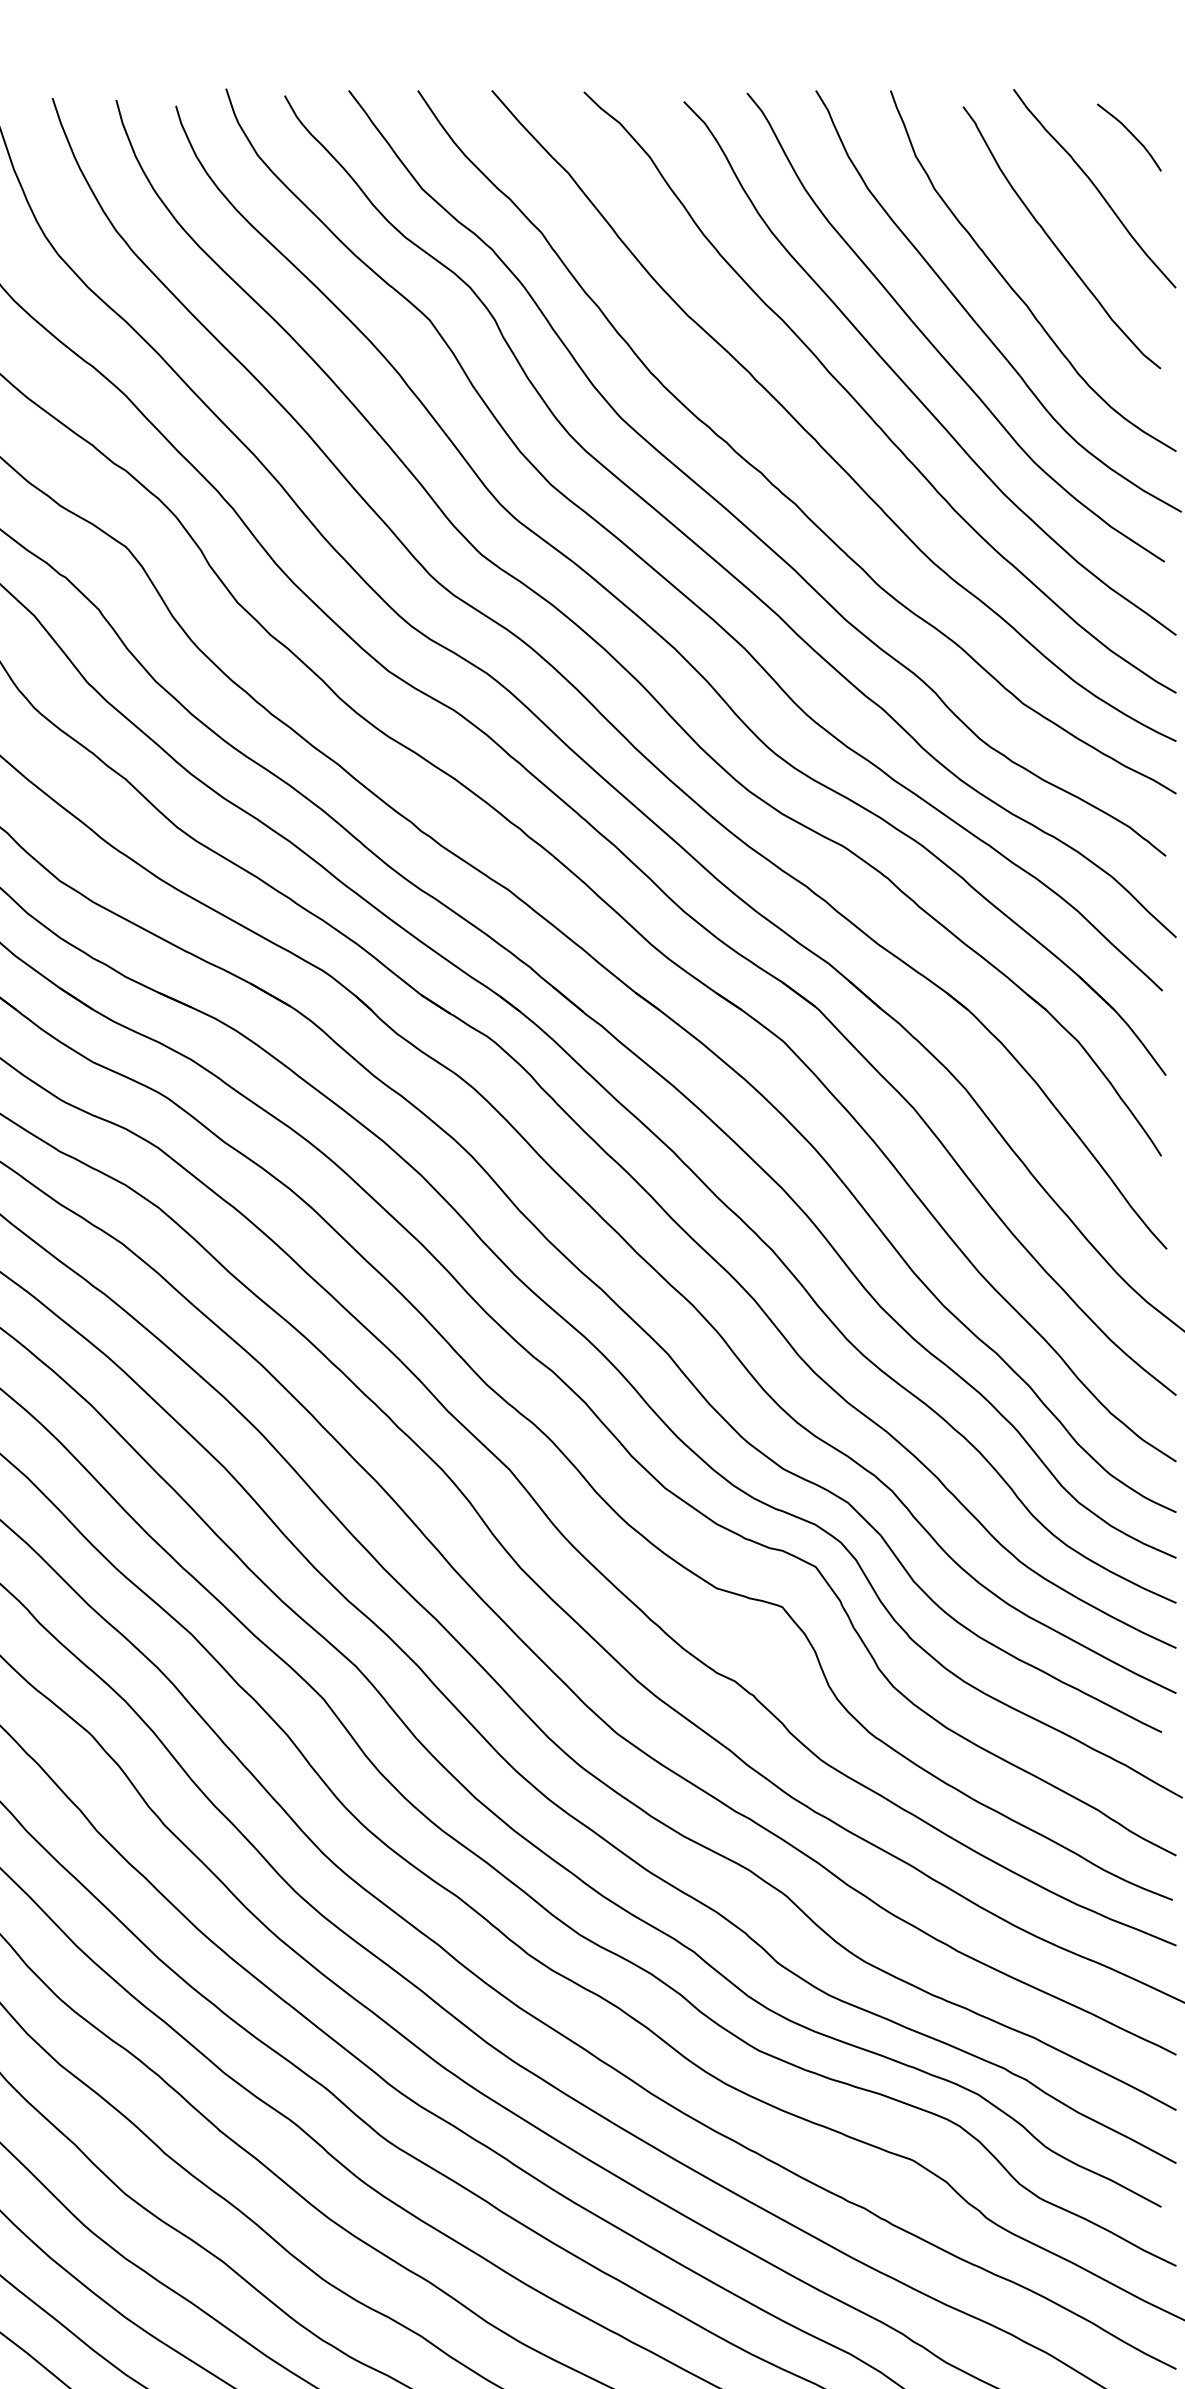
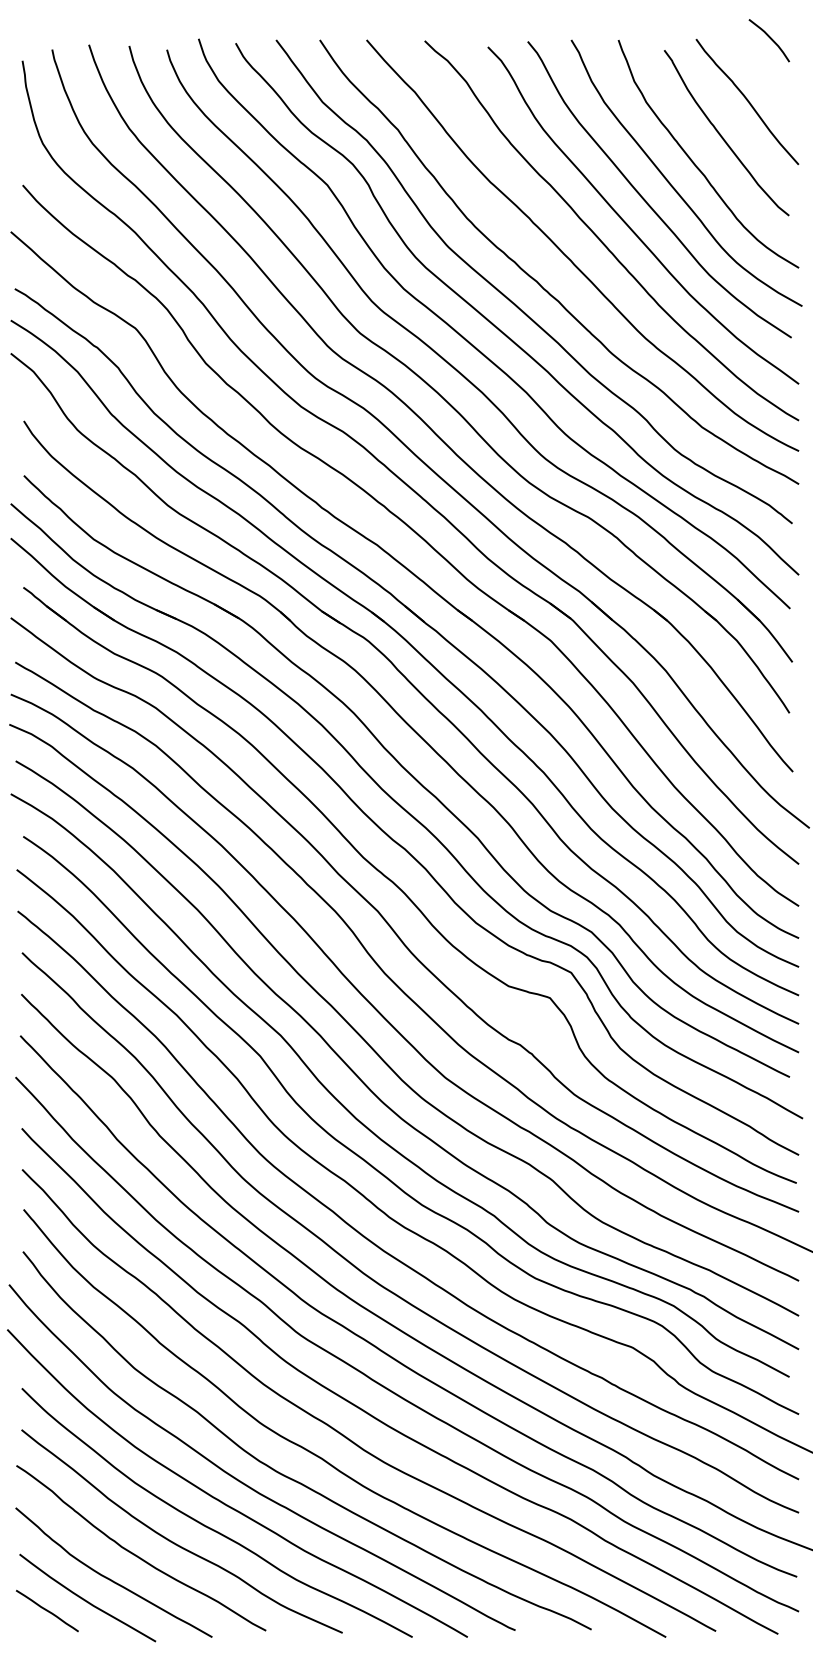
curve: (1129, 134) -> (769, 38), moved

